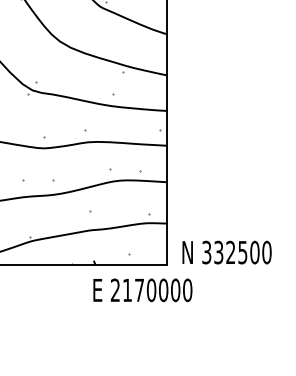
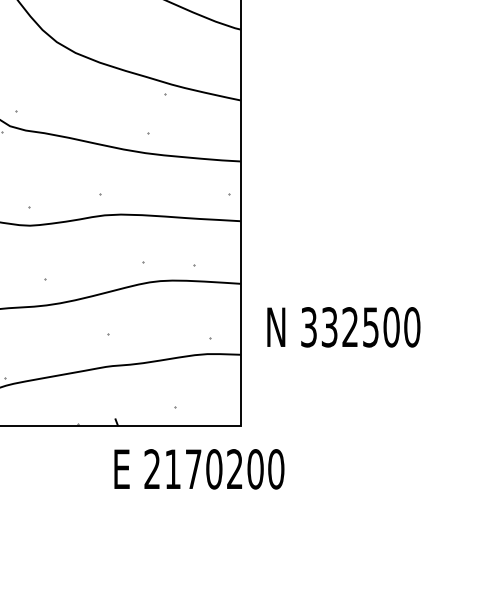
text: (226, 252) -> (342, 327), moved
text: (163, 290) -> (234, 469), 2170000 -> 2170200

